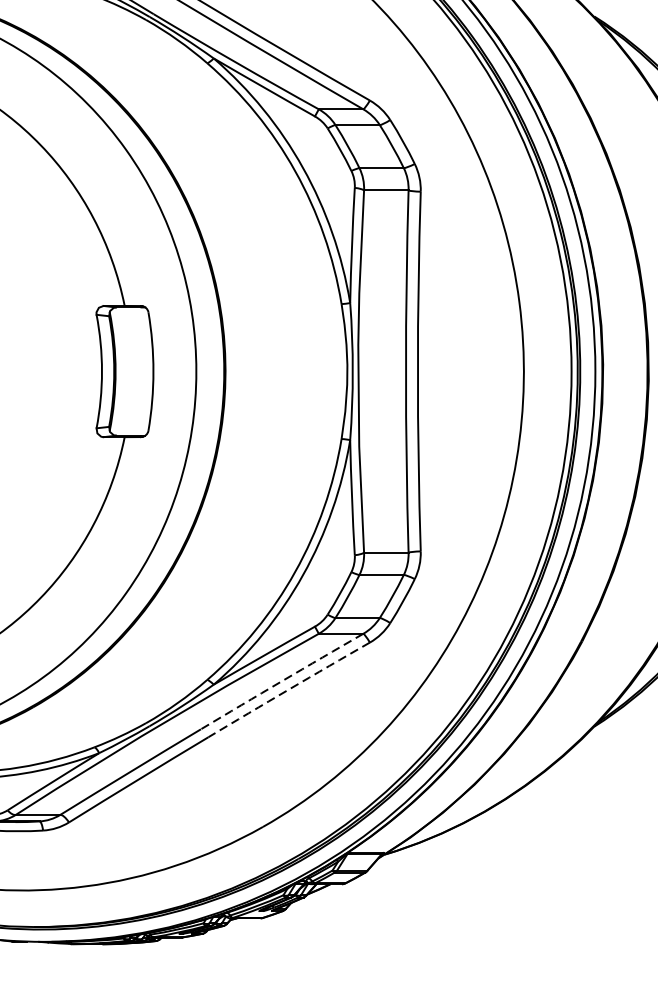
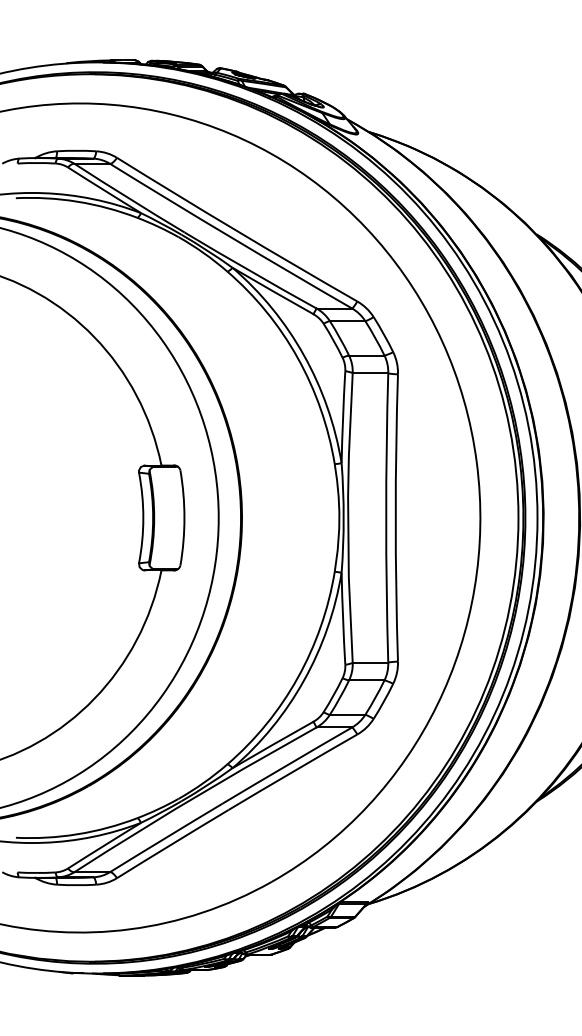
arc: (282, 681) -> (287, 765), dashed -> solid
arc: (288, 688) -> (292, 771), dashed -> solid

